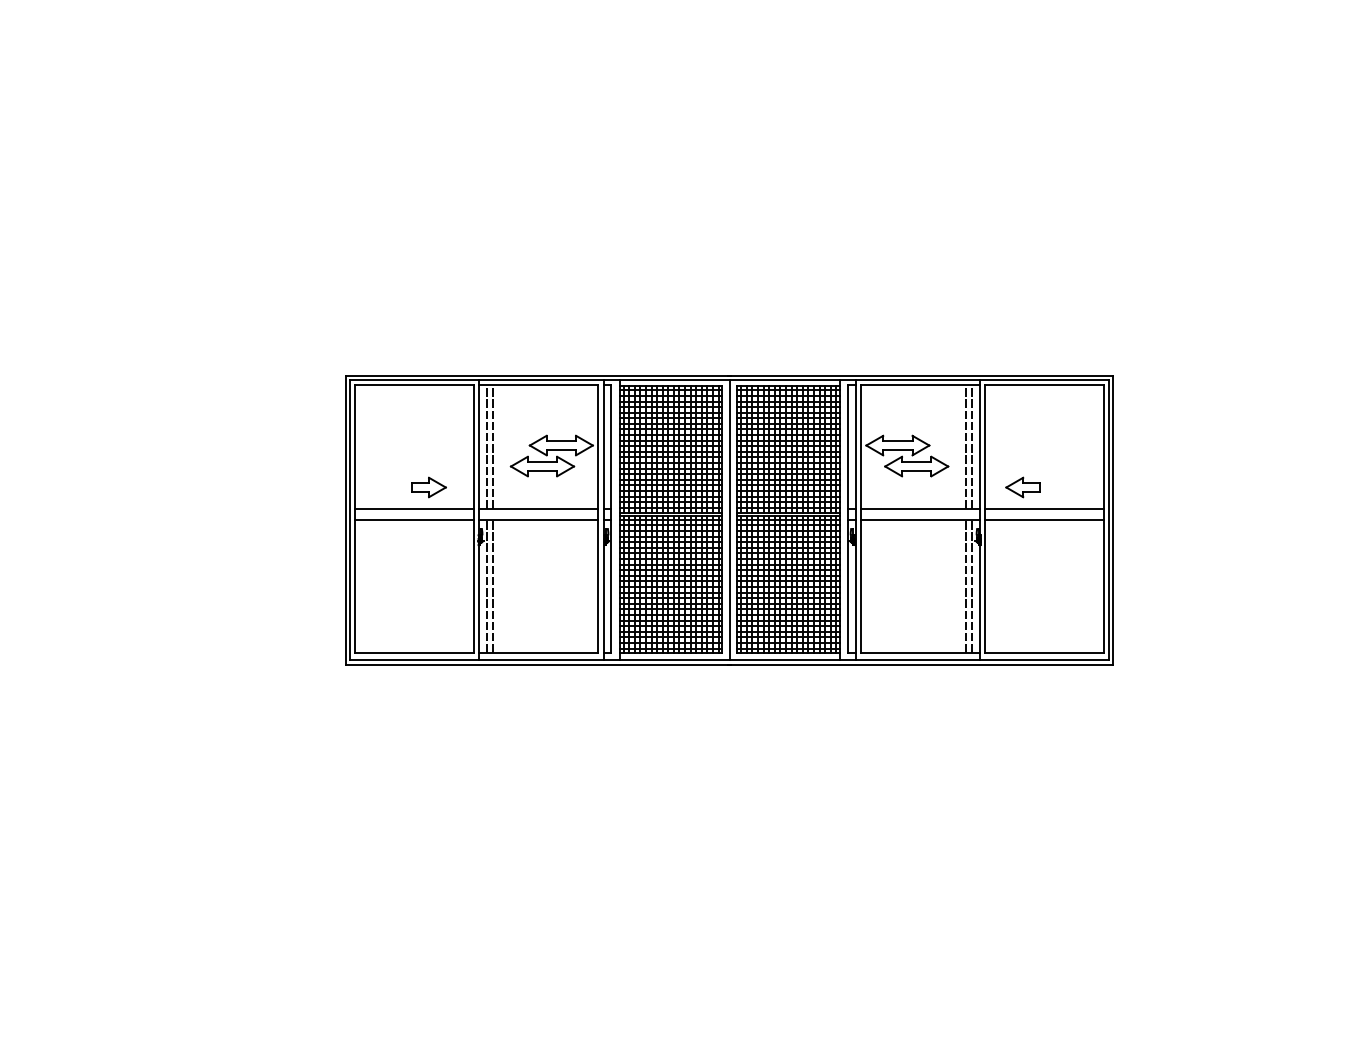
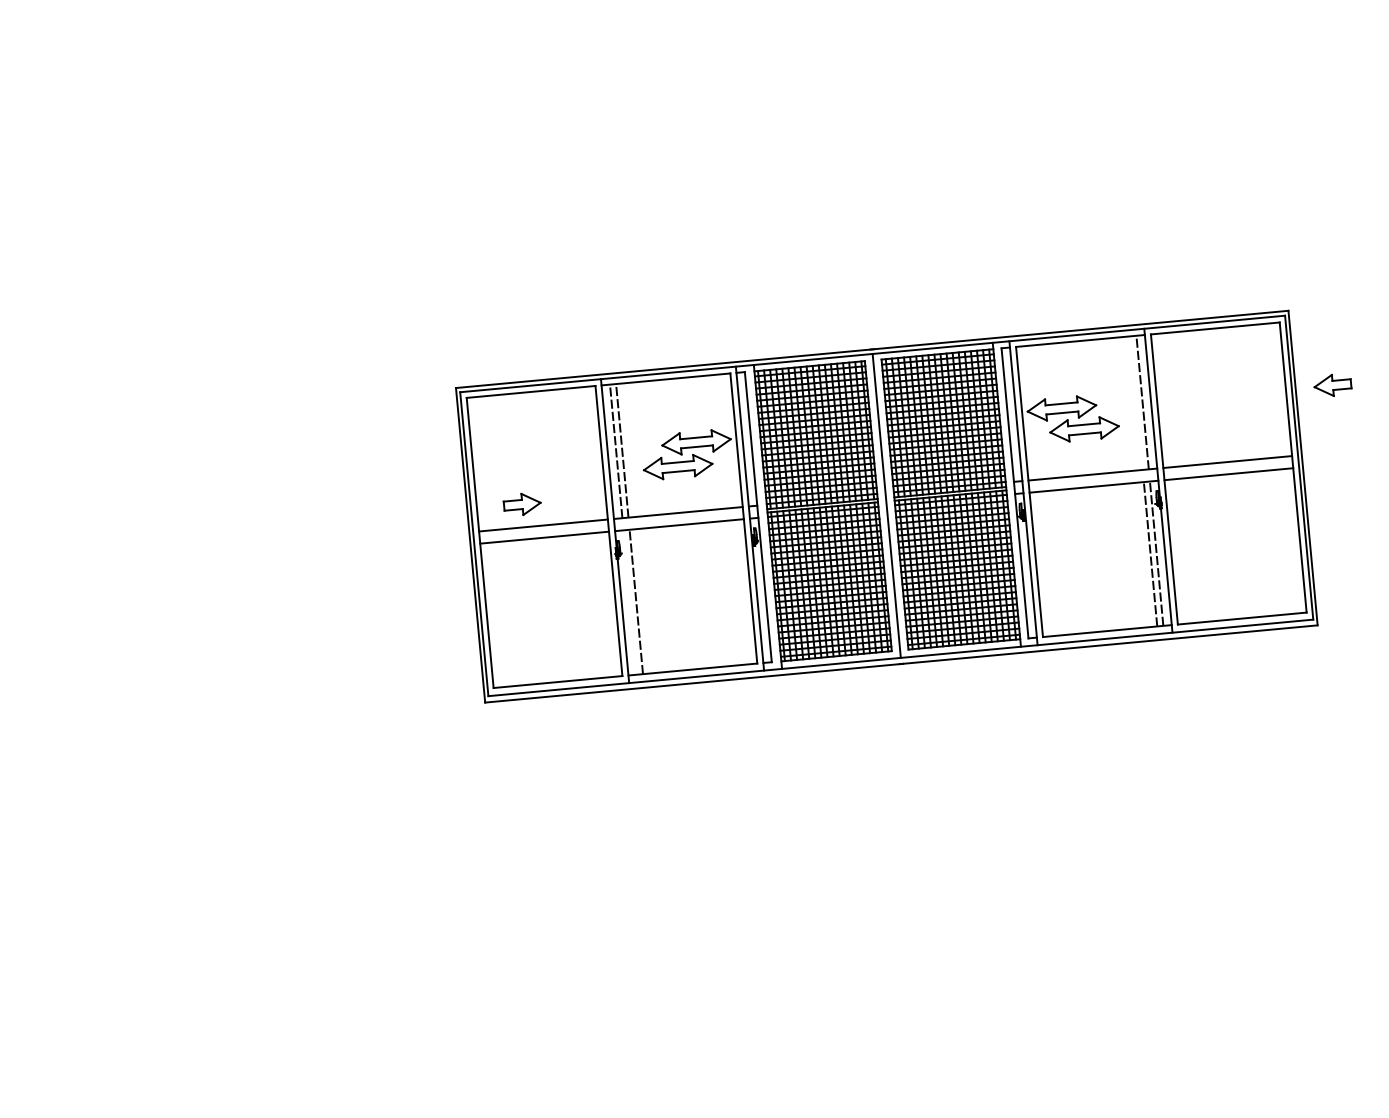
line: (966, 446) -> (1136, 402), removed
part: (428, 487) -> (521, 504), moved
part: (1022, 487) -> (1332, 385), moved
line: (487, 585) -> (630, 601), removed

